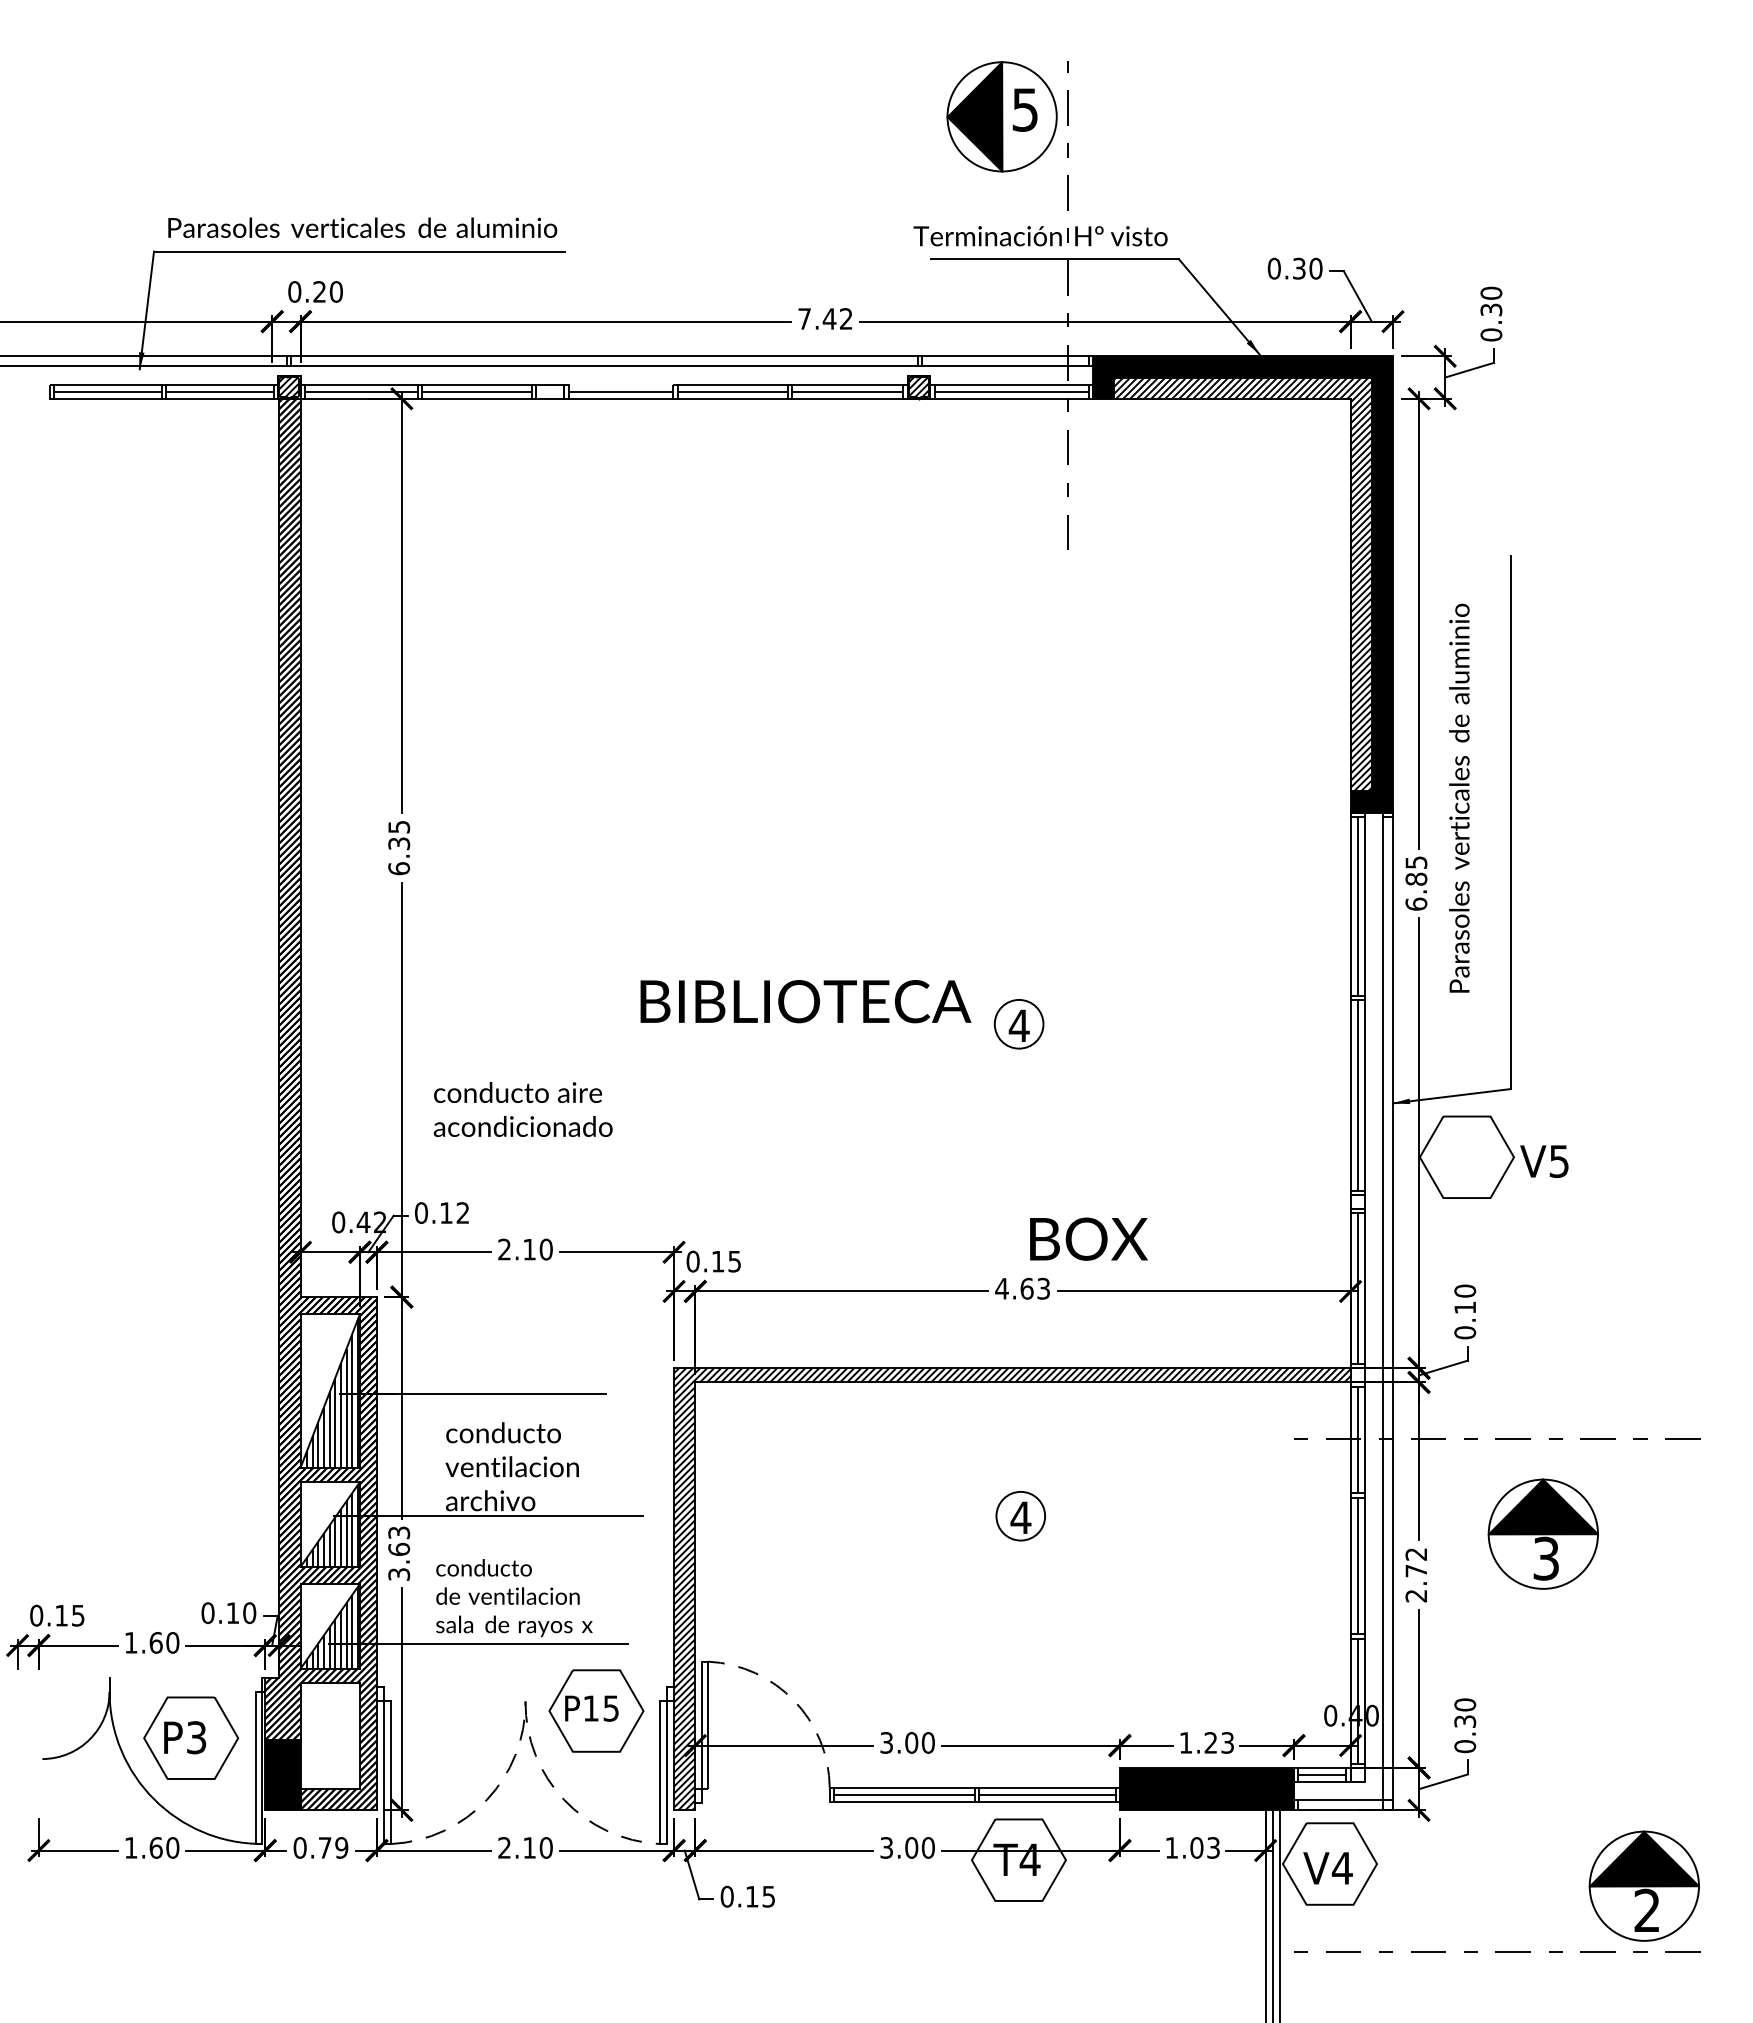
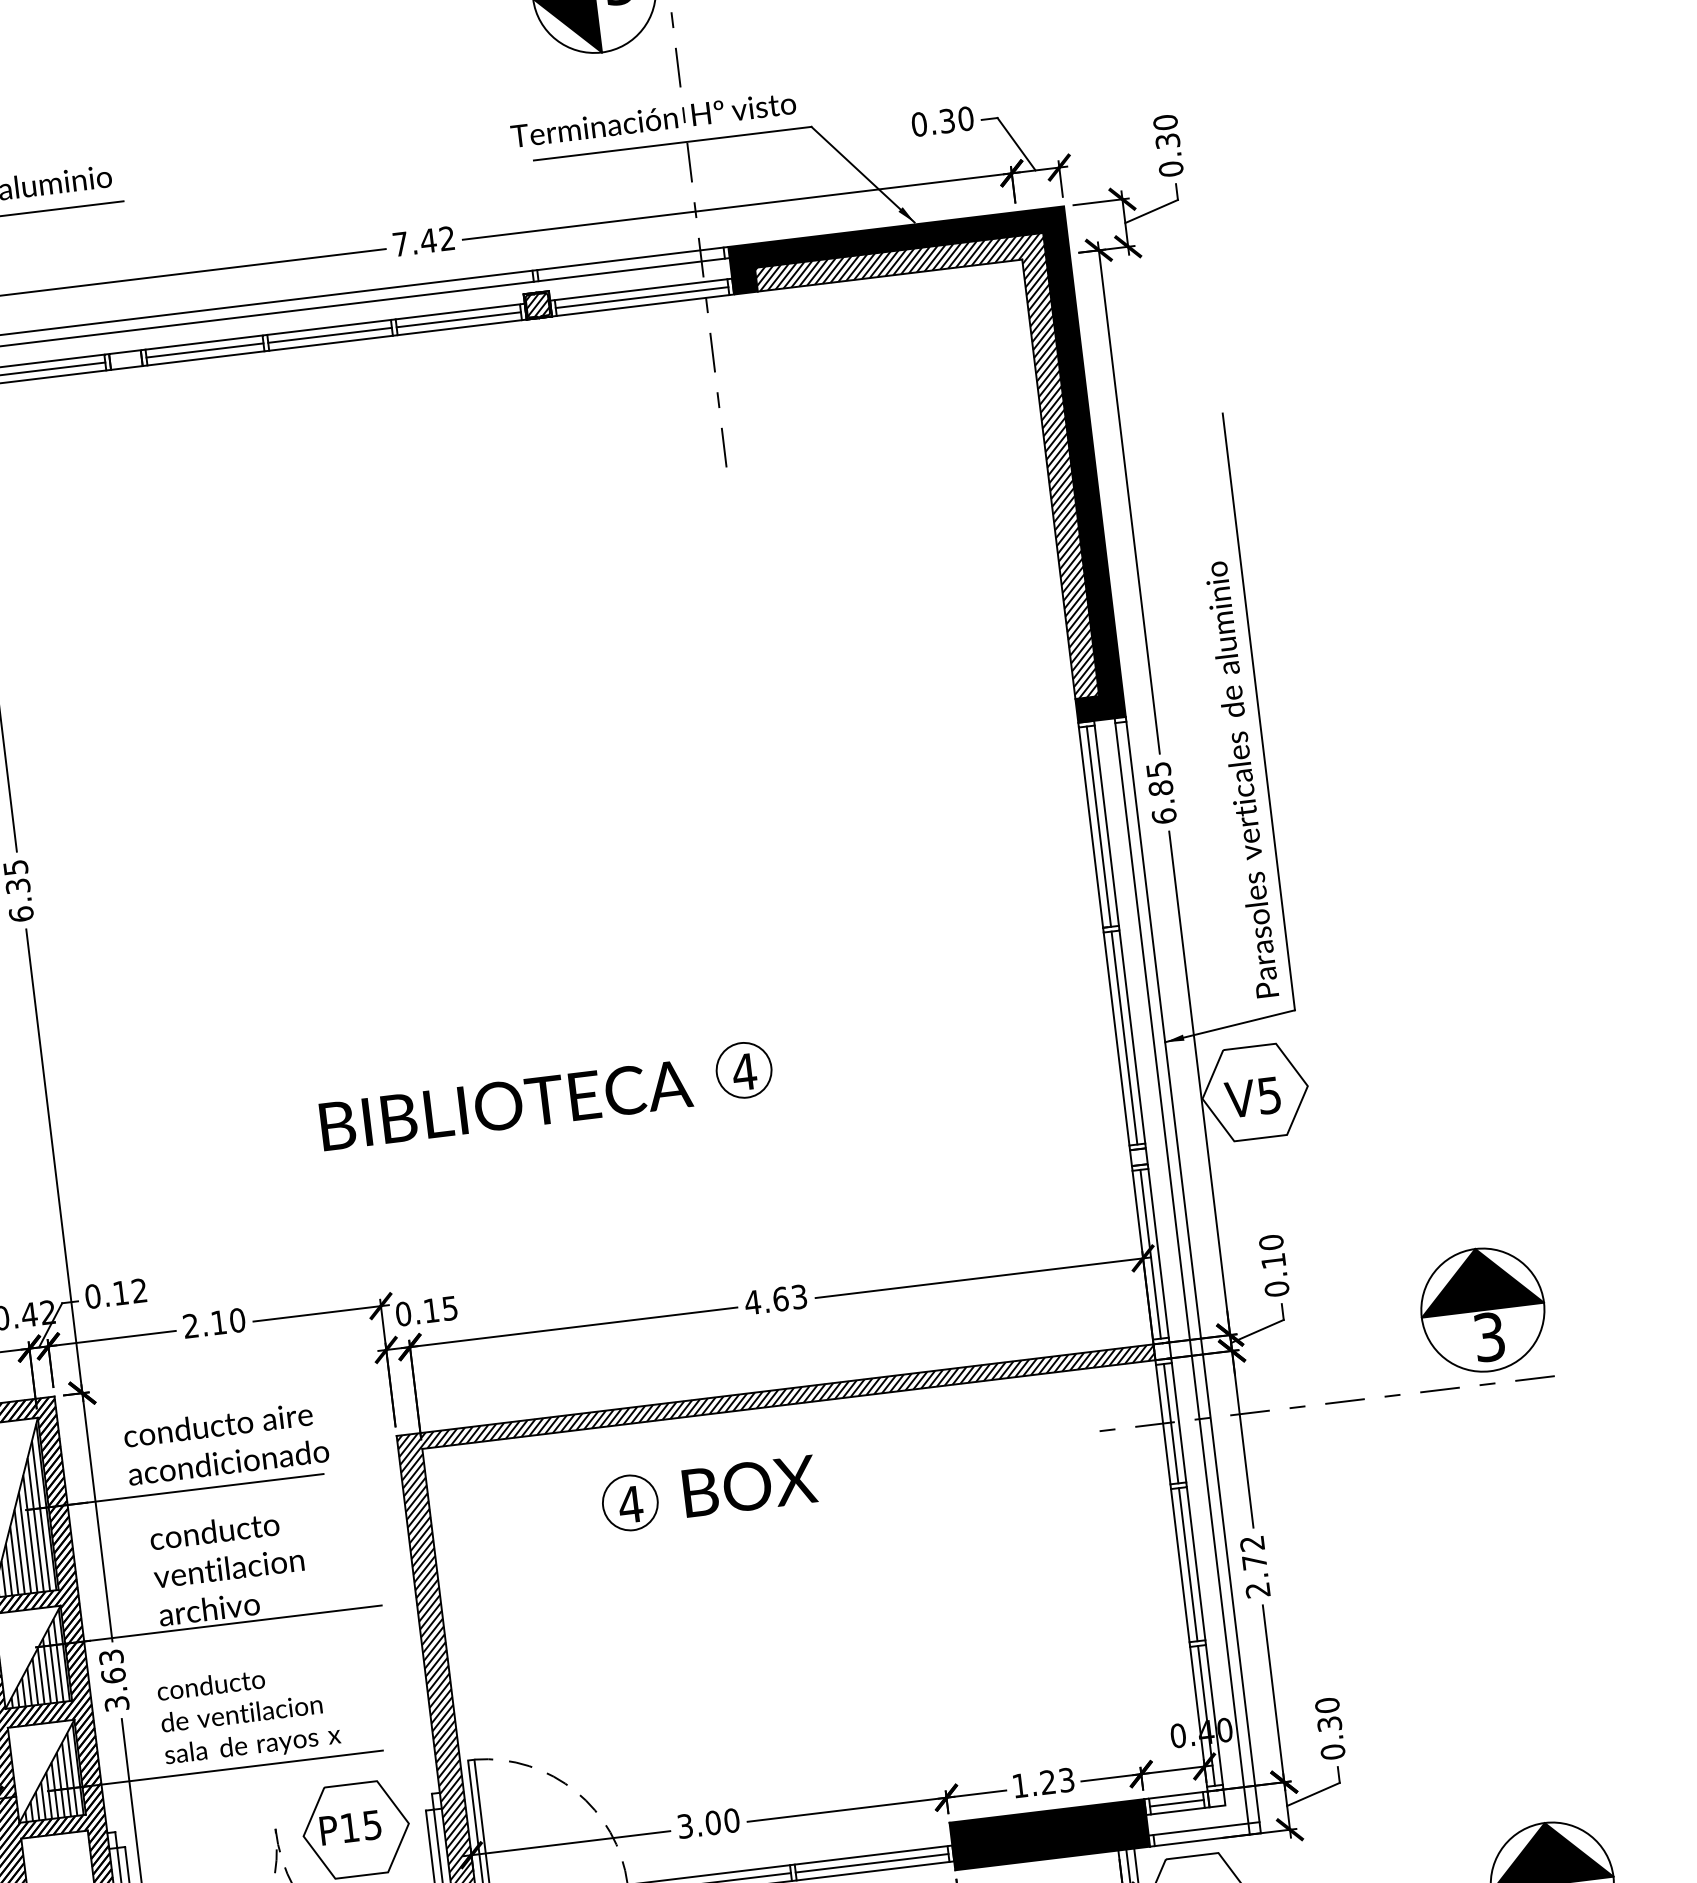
line: (620, 384) -> (203, 342), added
text: (1459, 797) -> (1241, 778), moved
text: (805, 1001) -> (505, 1105), moved
part: (1018, 1024) -> (743, 1070), moved
text: (522, 1109) -> (225, 1443), moved
text: (1544, 1161) -> (1252, 1097), moved
text: (1088, 1238) -> (749, 1485), moved
part: (1020, 1516) -> (630, 1503), moved
part: (1543, 1533) -> (1482, 1309), moved

